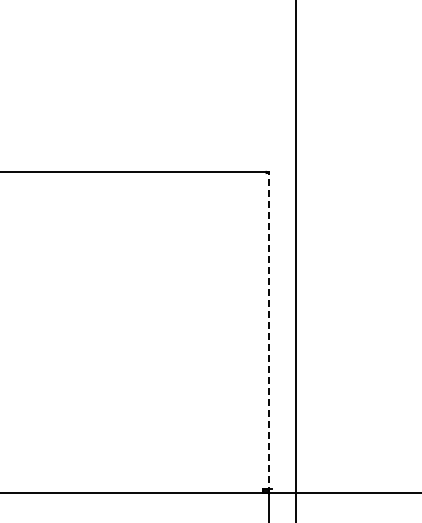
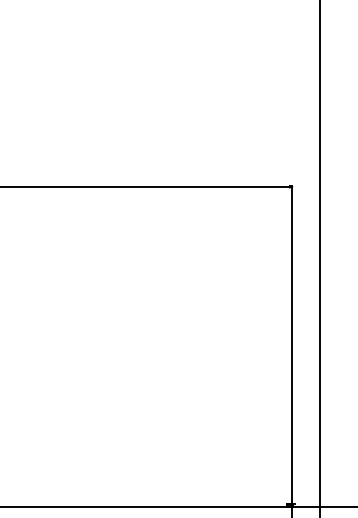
line: (268, 332) -> (291, 346), dashed -> solid

